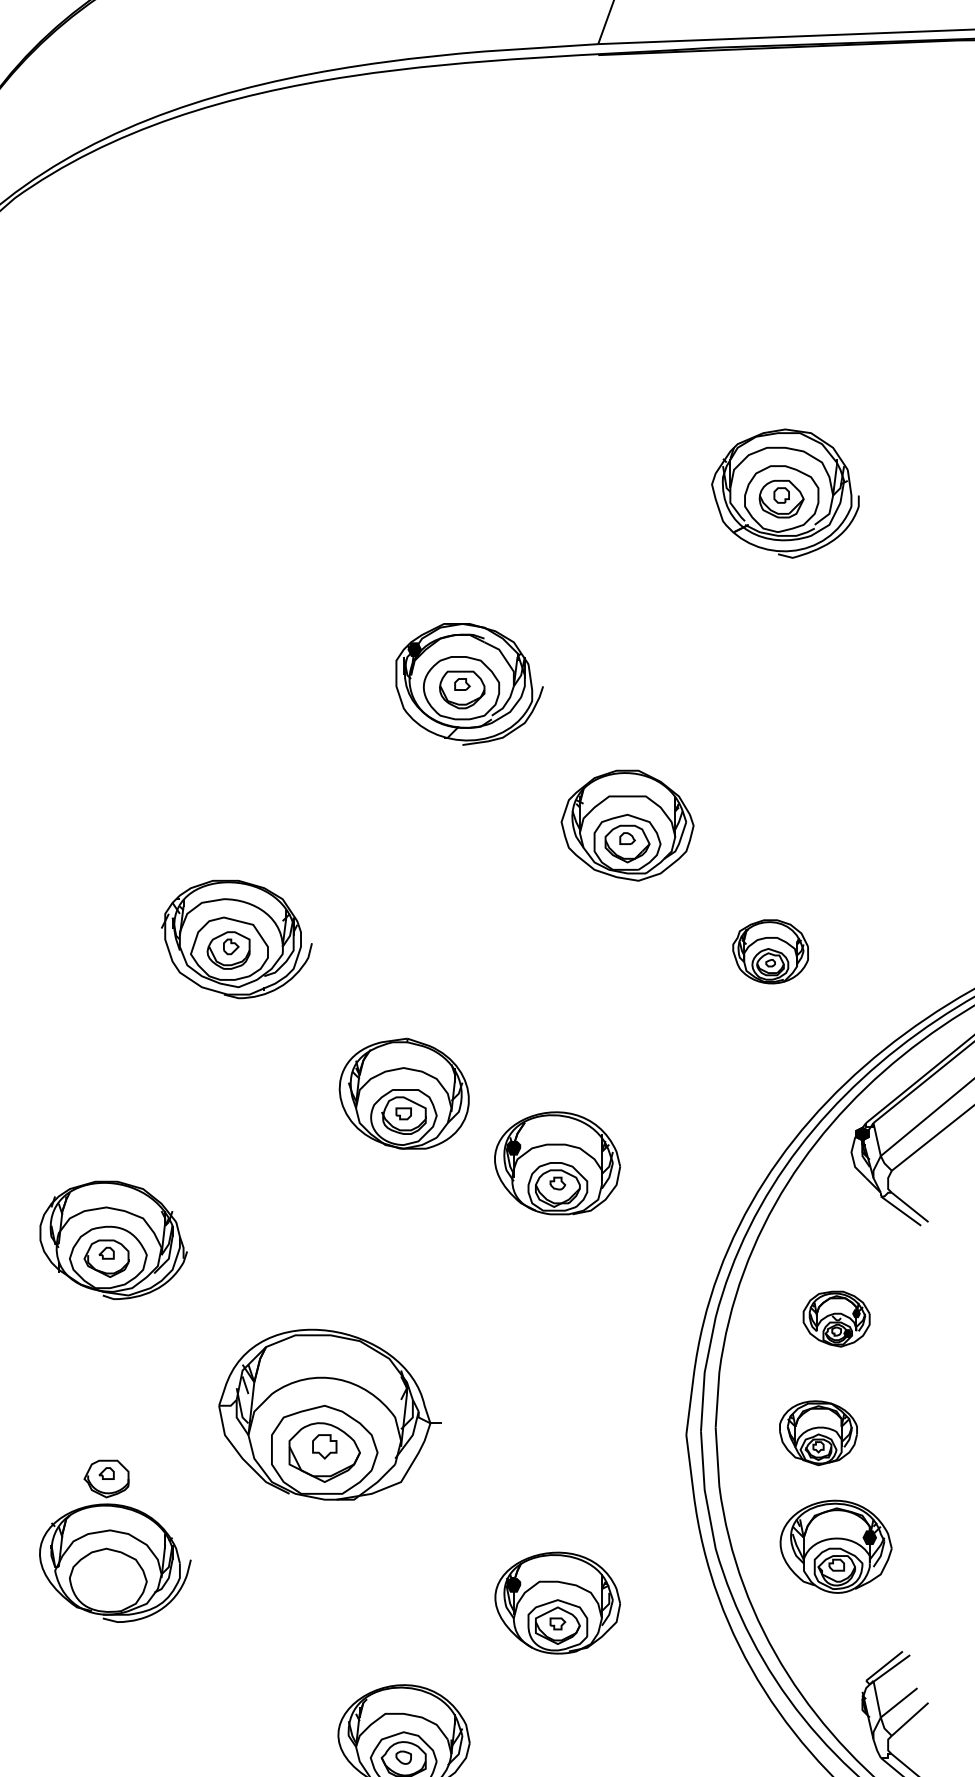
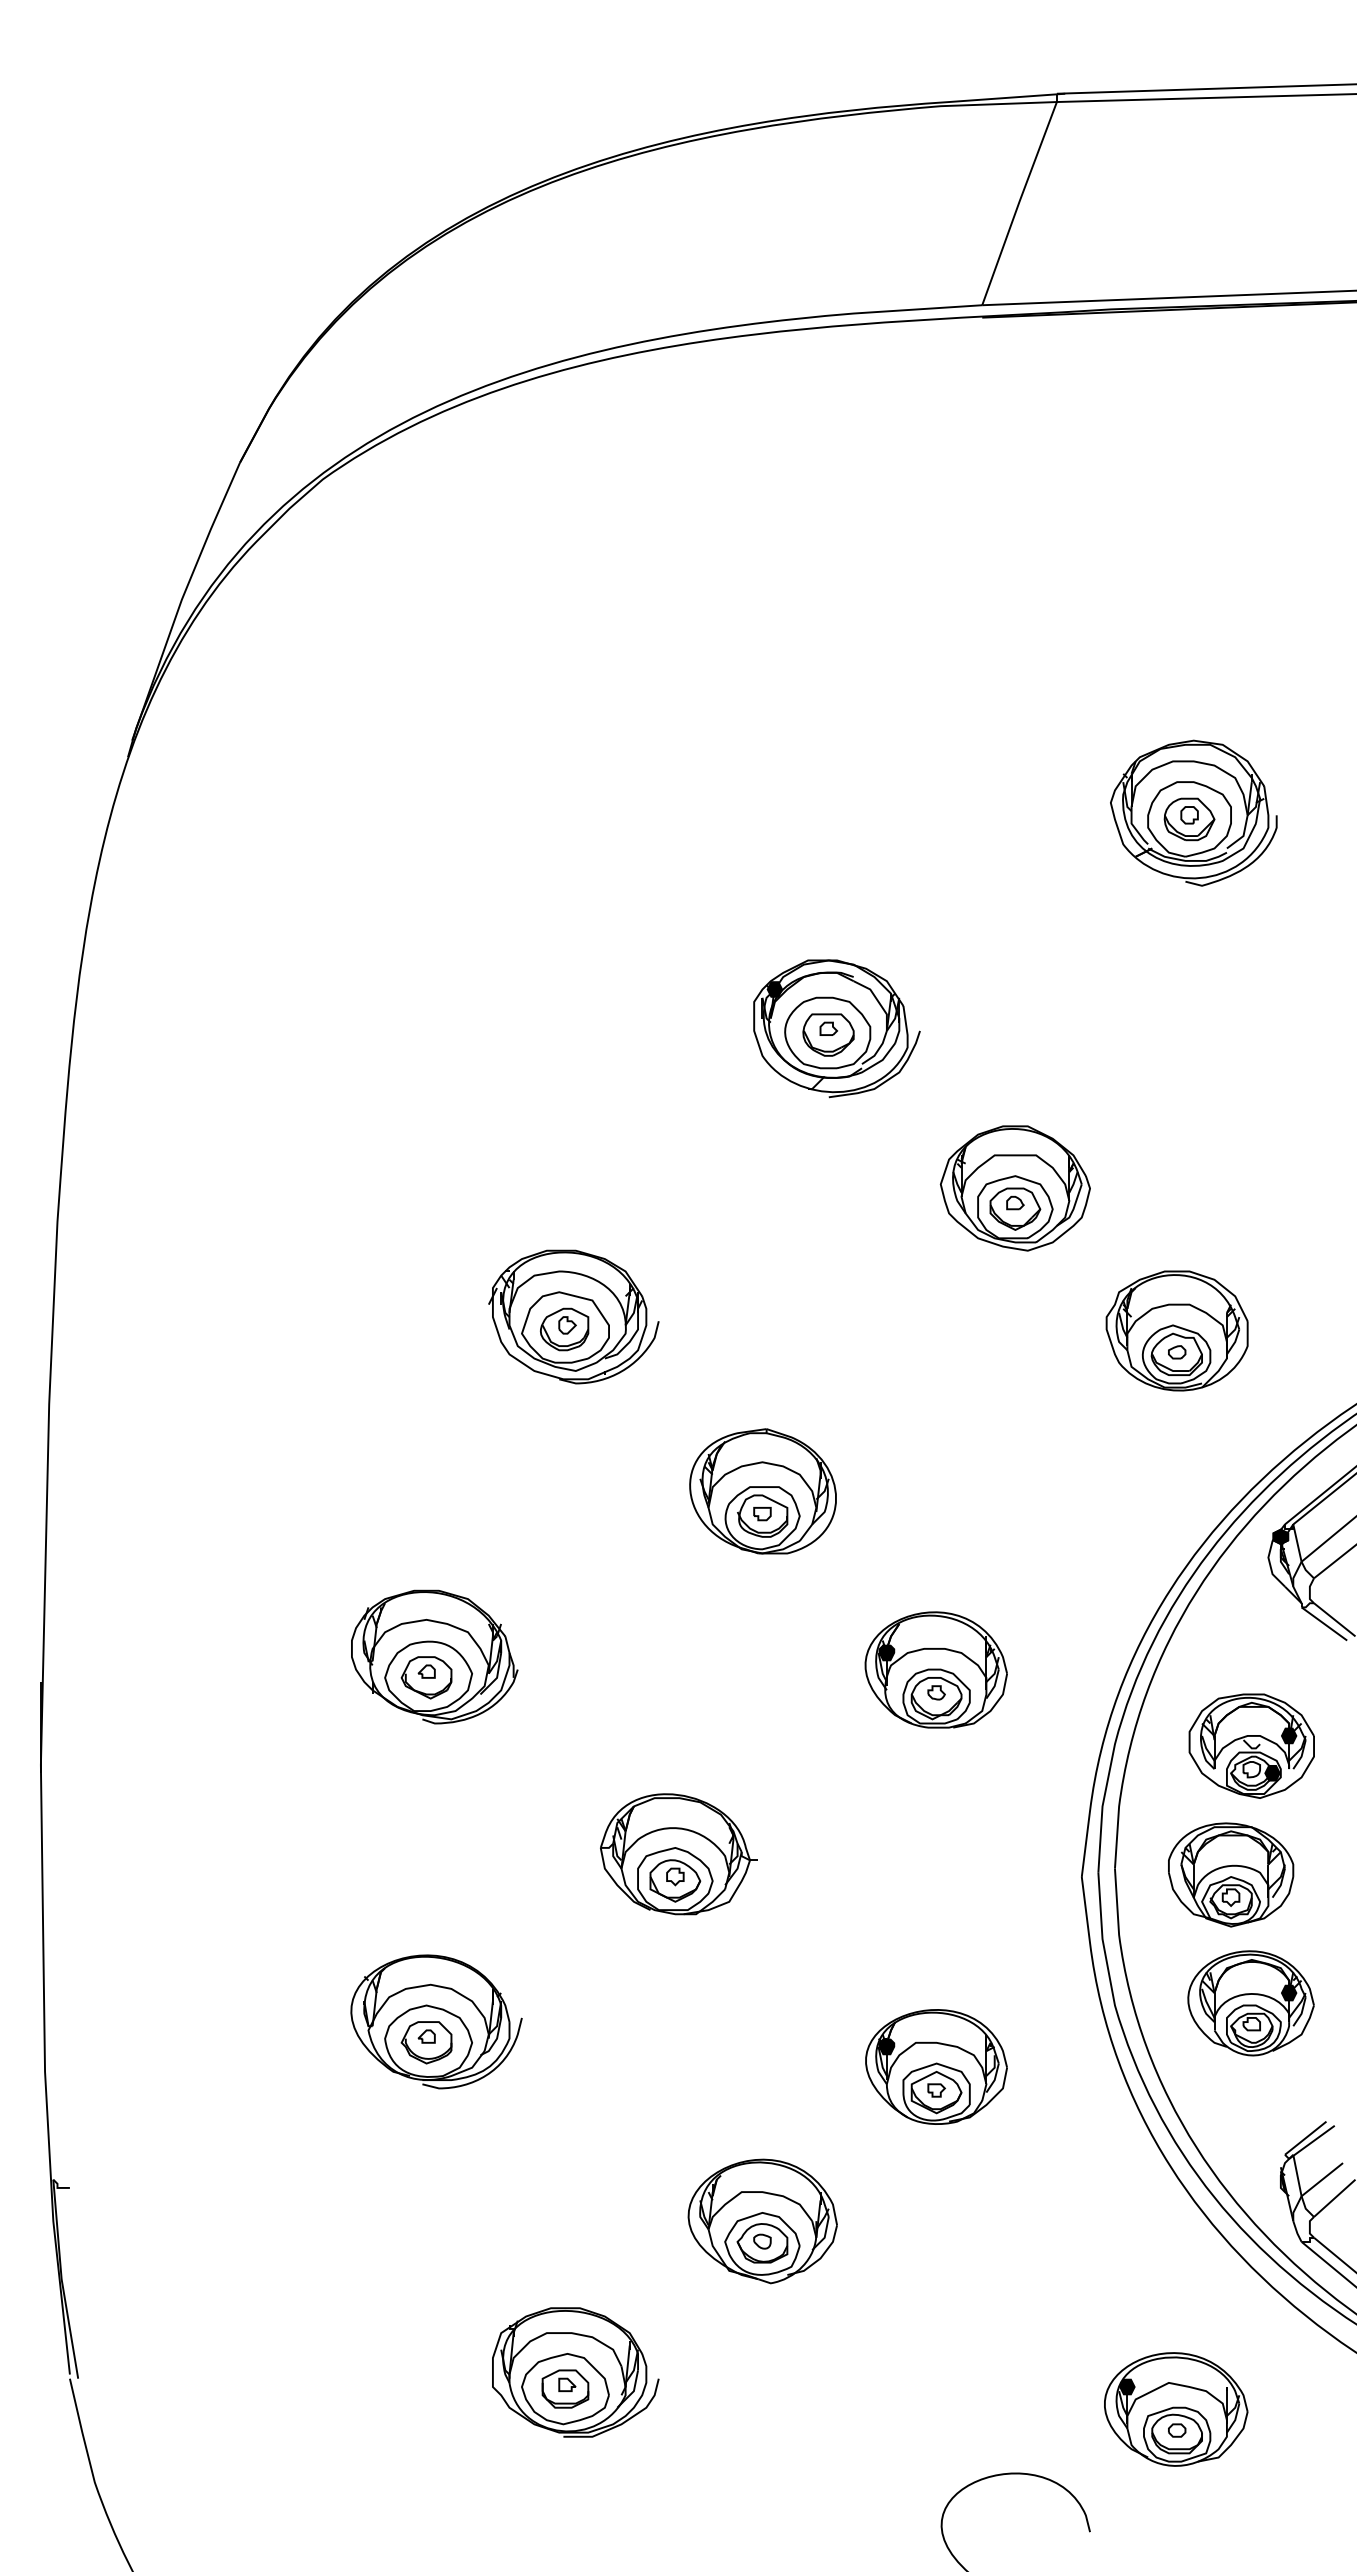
part: (770, 951) -> (1176, 1330), size x1.67
part: (556, 1162) -> (935, 1669), moved
part: (836, 1318) -> (1251, 1745), size x1.67
part: (329, 1415) -> (678, 1854), size x0.62
part: (818, 1432) -> (1231, 1874), size x1.43
part: (106, 1478) -> (426, 2042), moved

